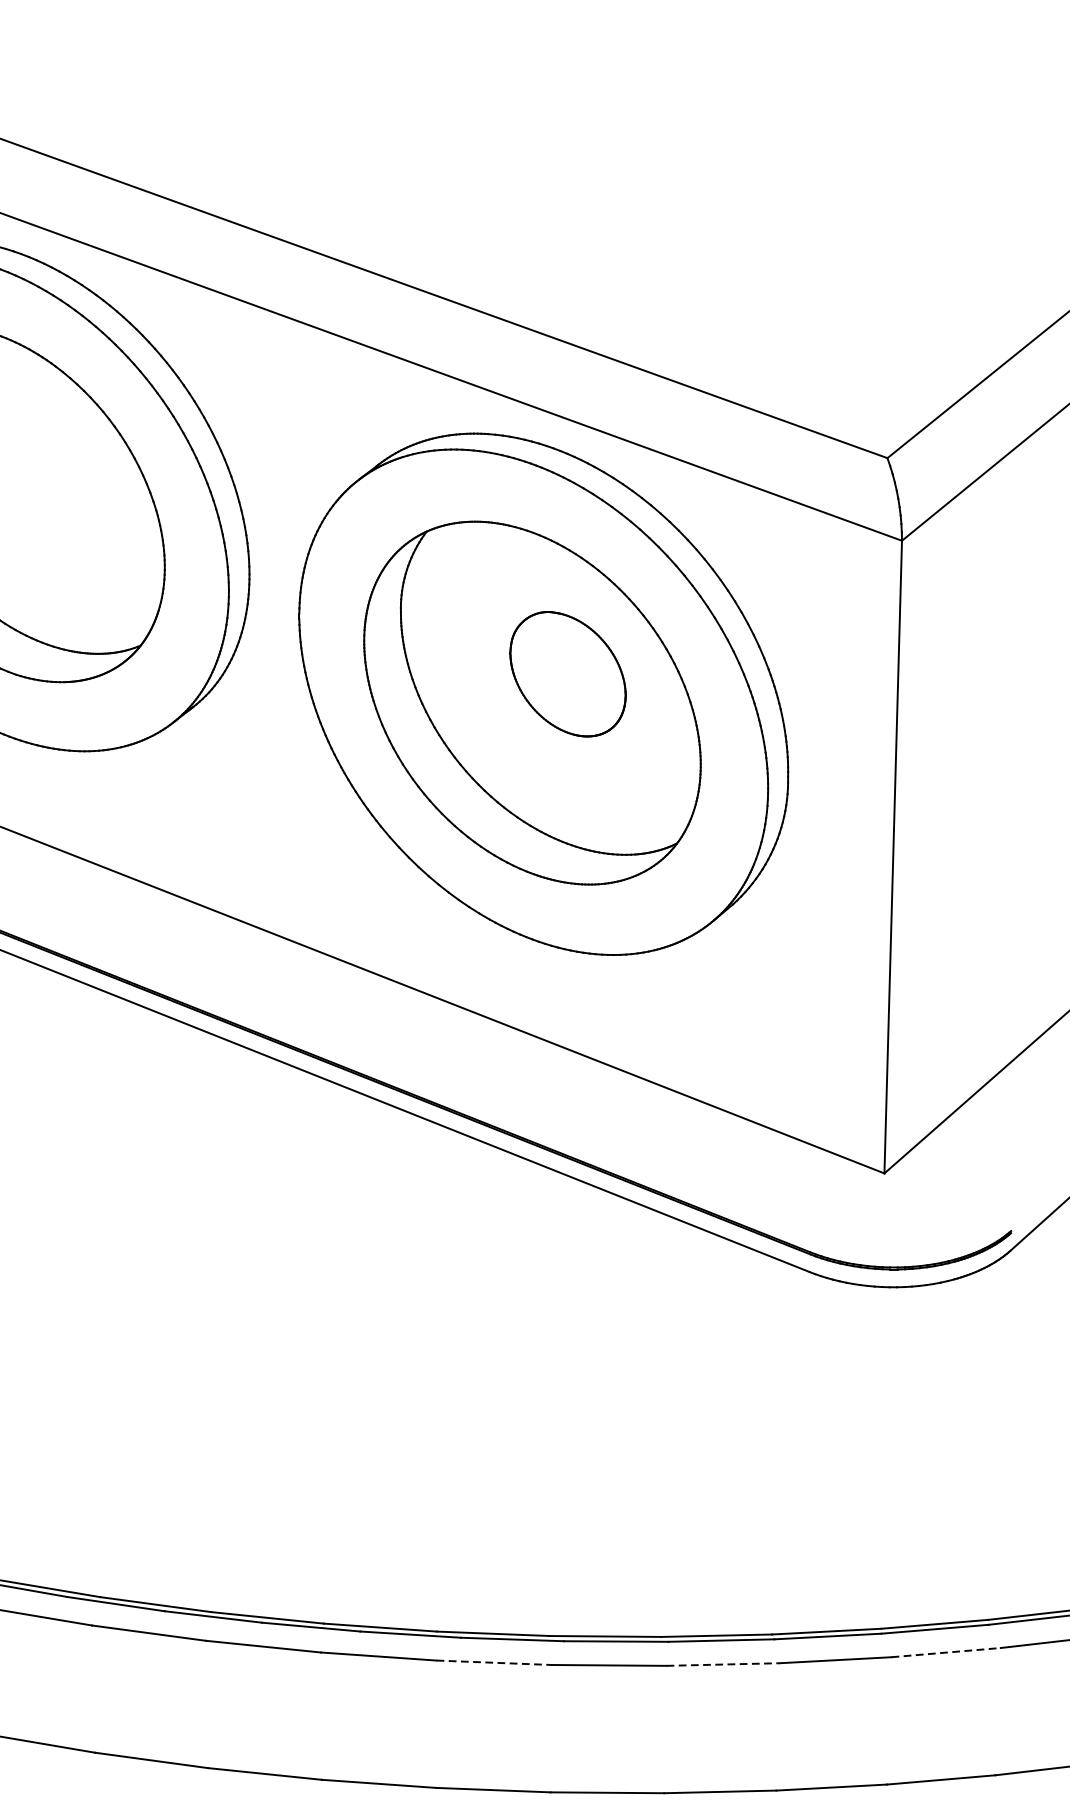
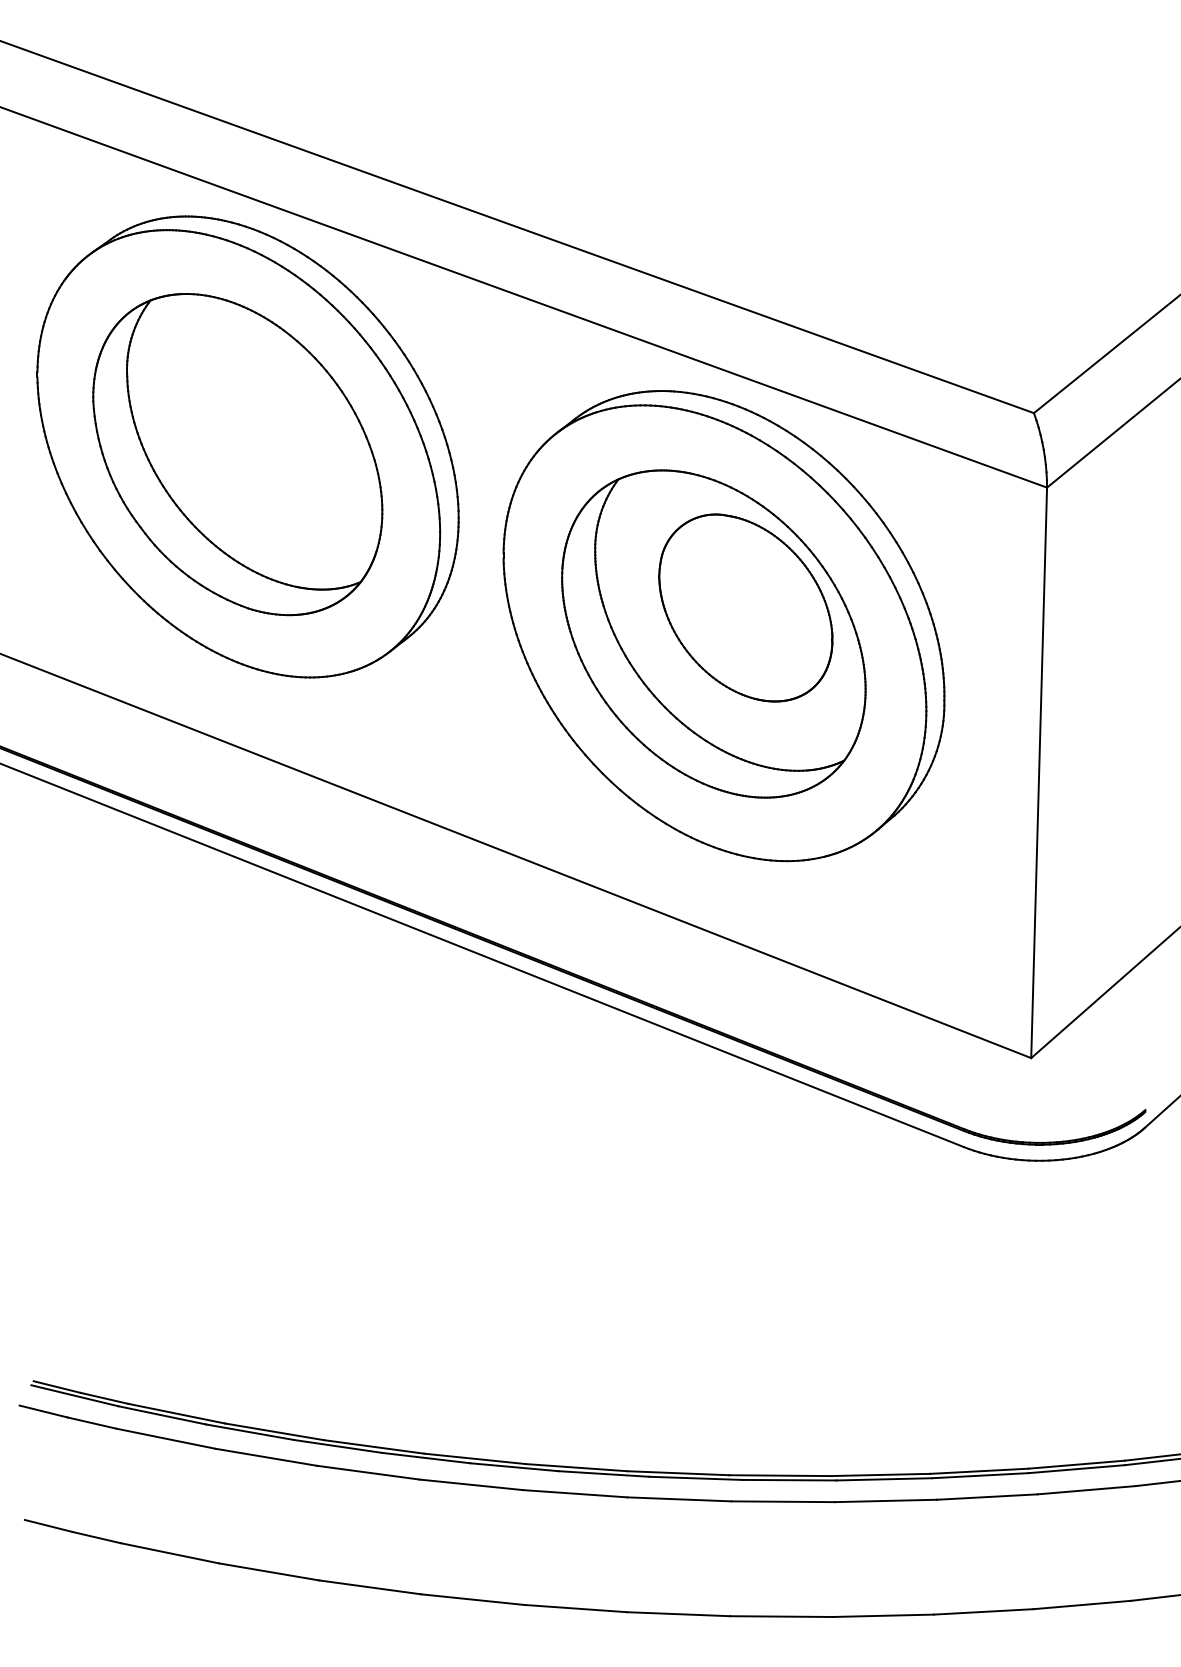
part: (567, 673) -> (745, 607), size x1.67
line: (946, 1652) -> (1087, 1490), dashed -> solid
line: (494, 1662) -> (679, 1499), dashed -> solid
line: (723, 1664) -> (886, 1500), dashed -> solid

